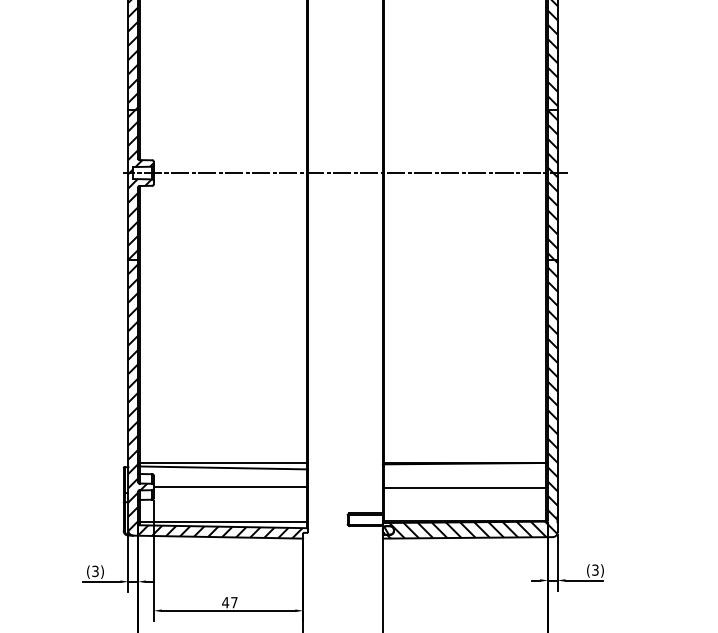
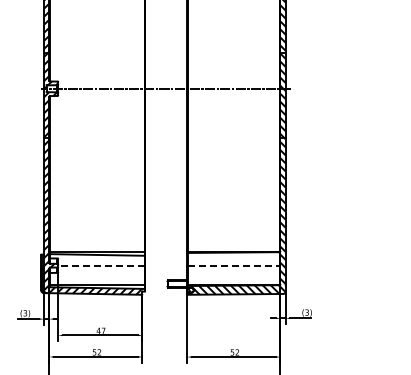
line: (228, 486) -> (100, 265), solid -> dashed
line: (464, 488) -> (233, 266), solid -> dashed

